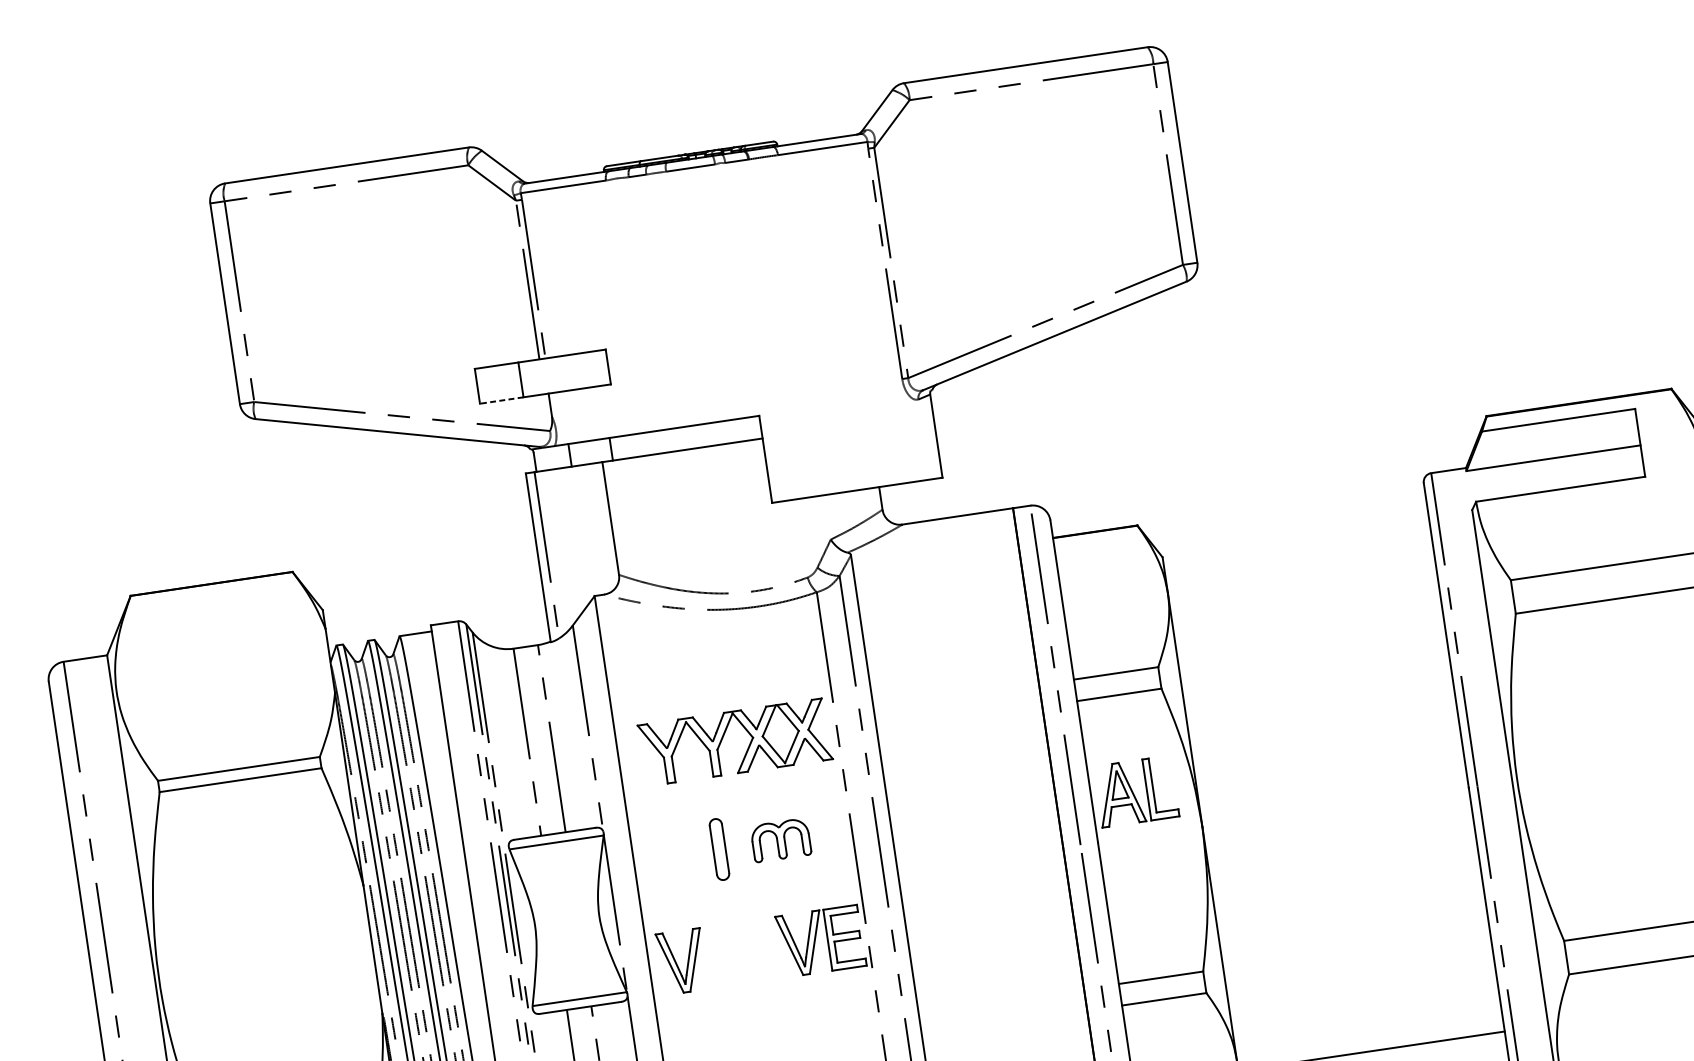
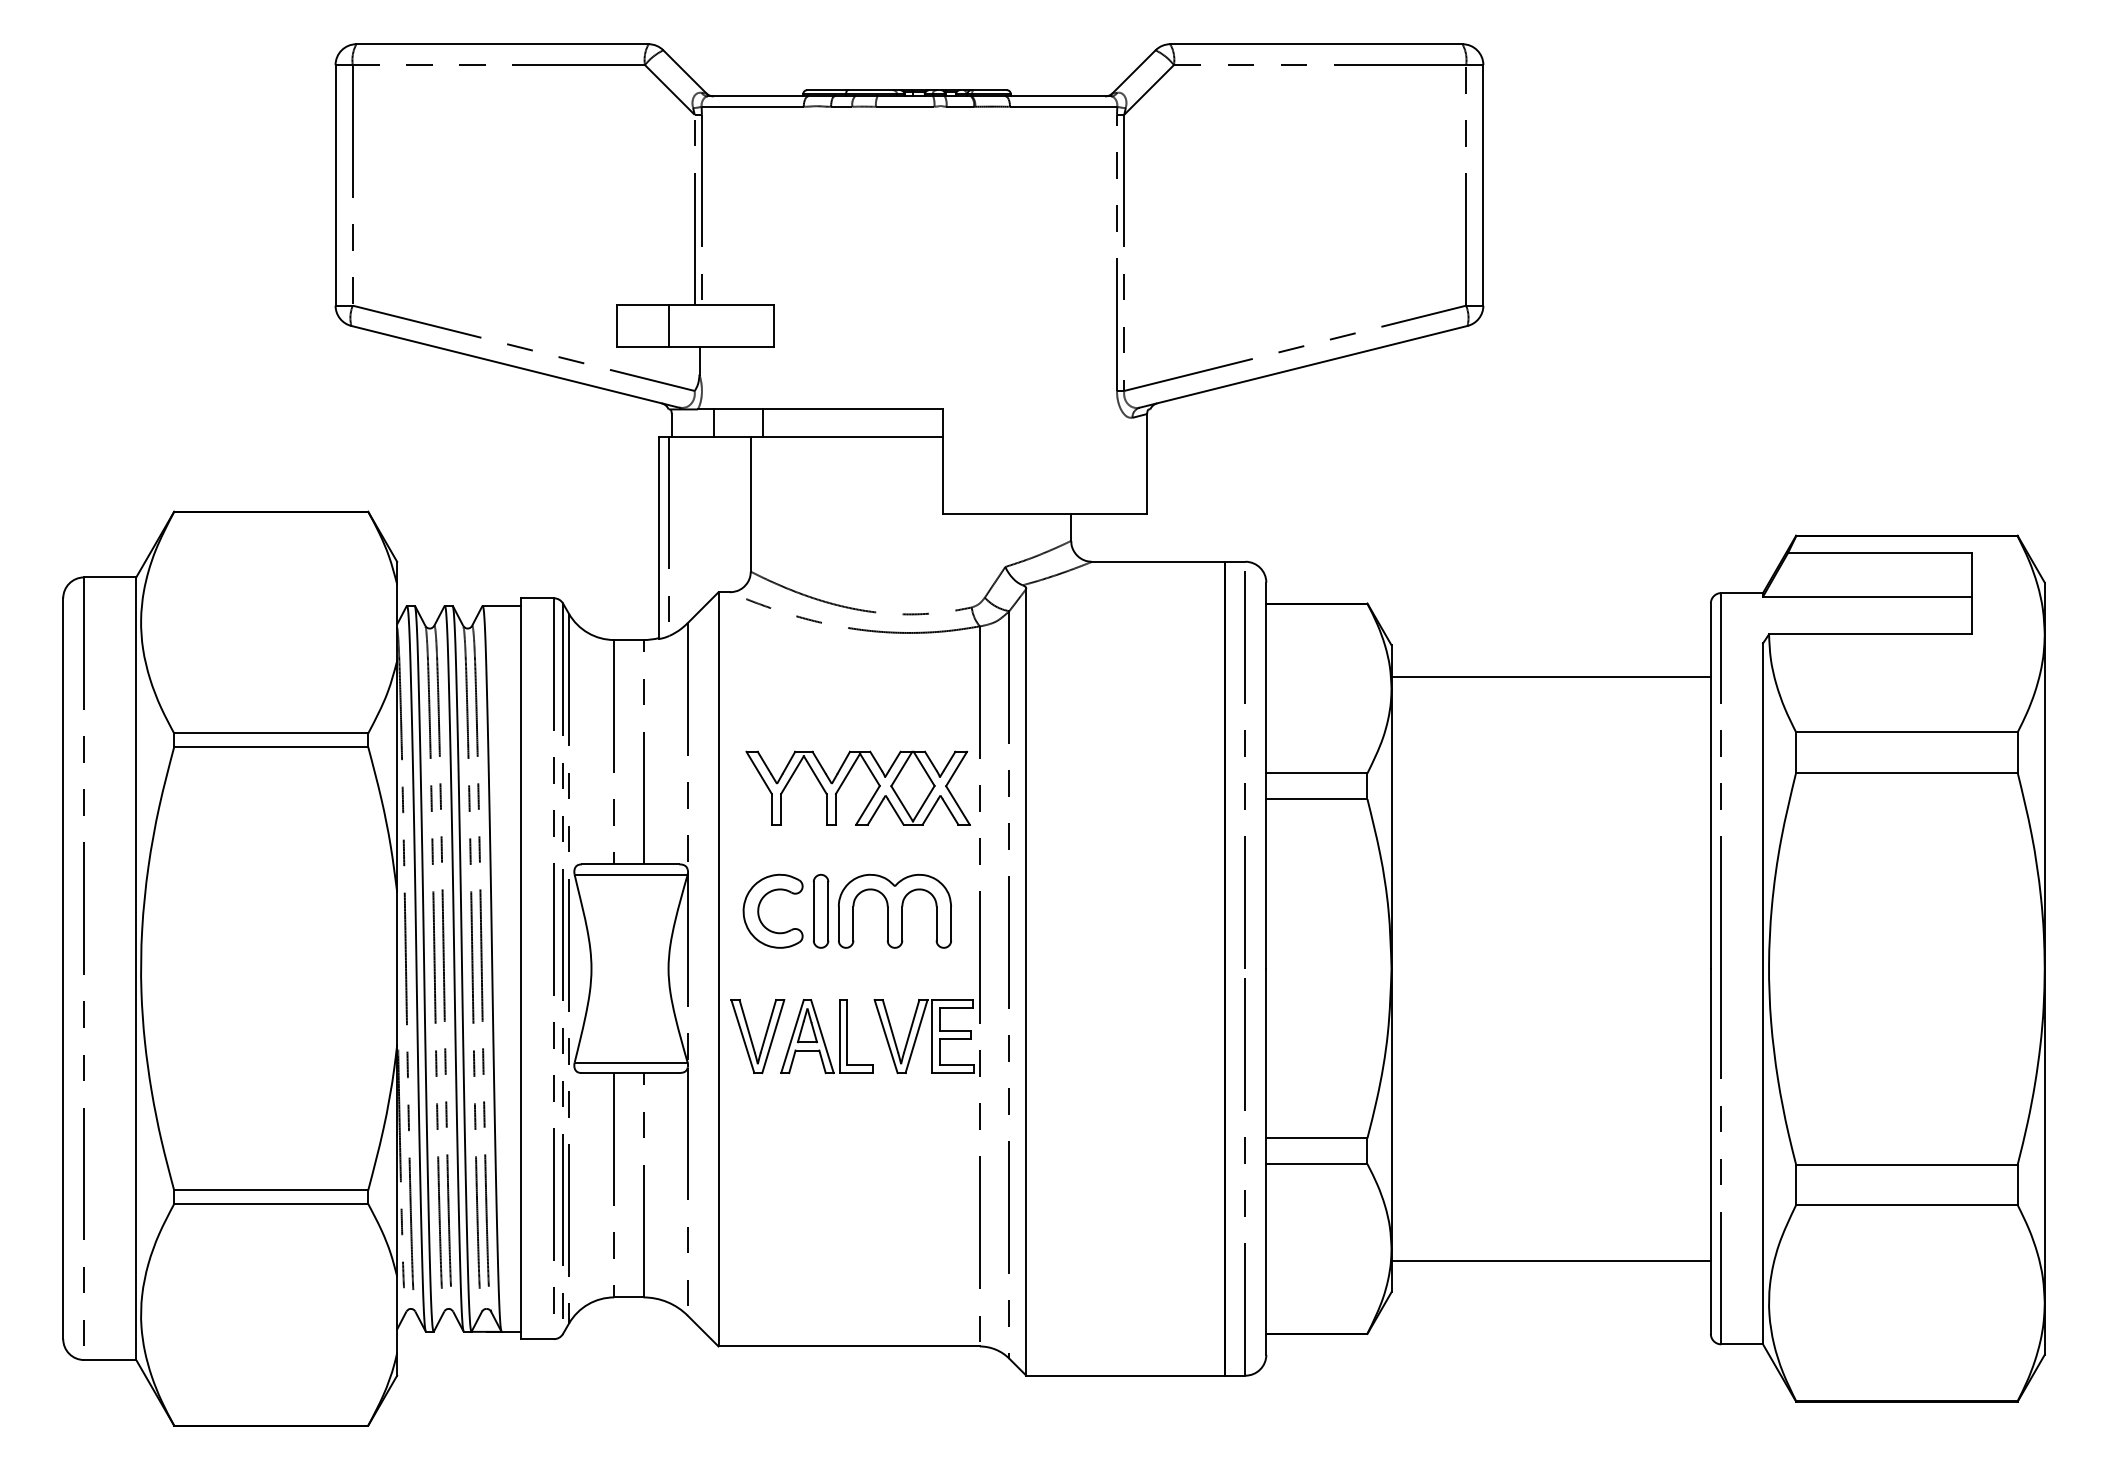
line: (500, 400) -> (642, 346), dashed -> solid
line: (1299, 563) -> (1550, 676), added
part: (1135, 791) -> (826, 1036), moved
part: (780, 839) -> (894, 910), size x1.67
part: (668, 856) -> (759, 910), added

